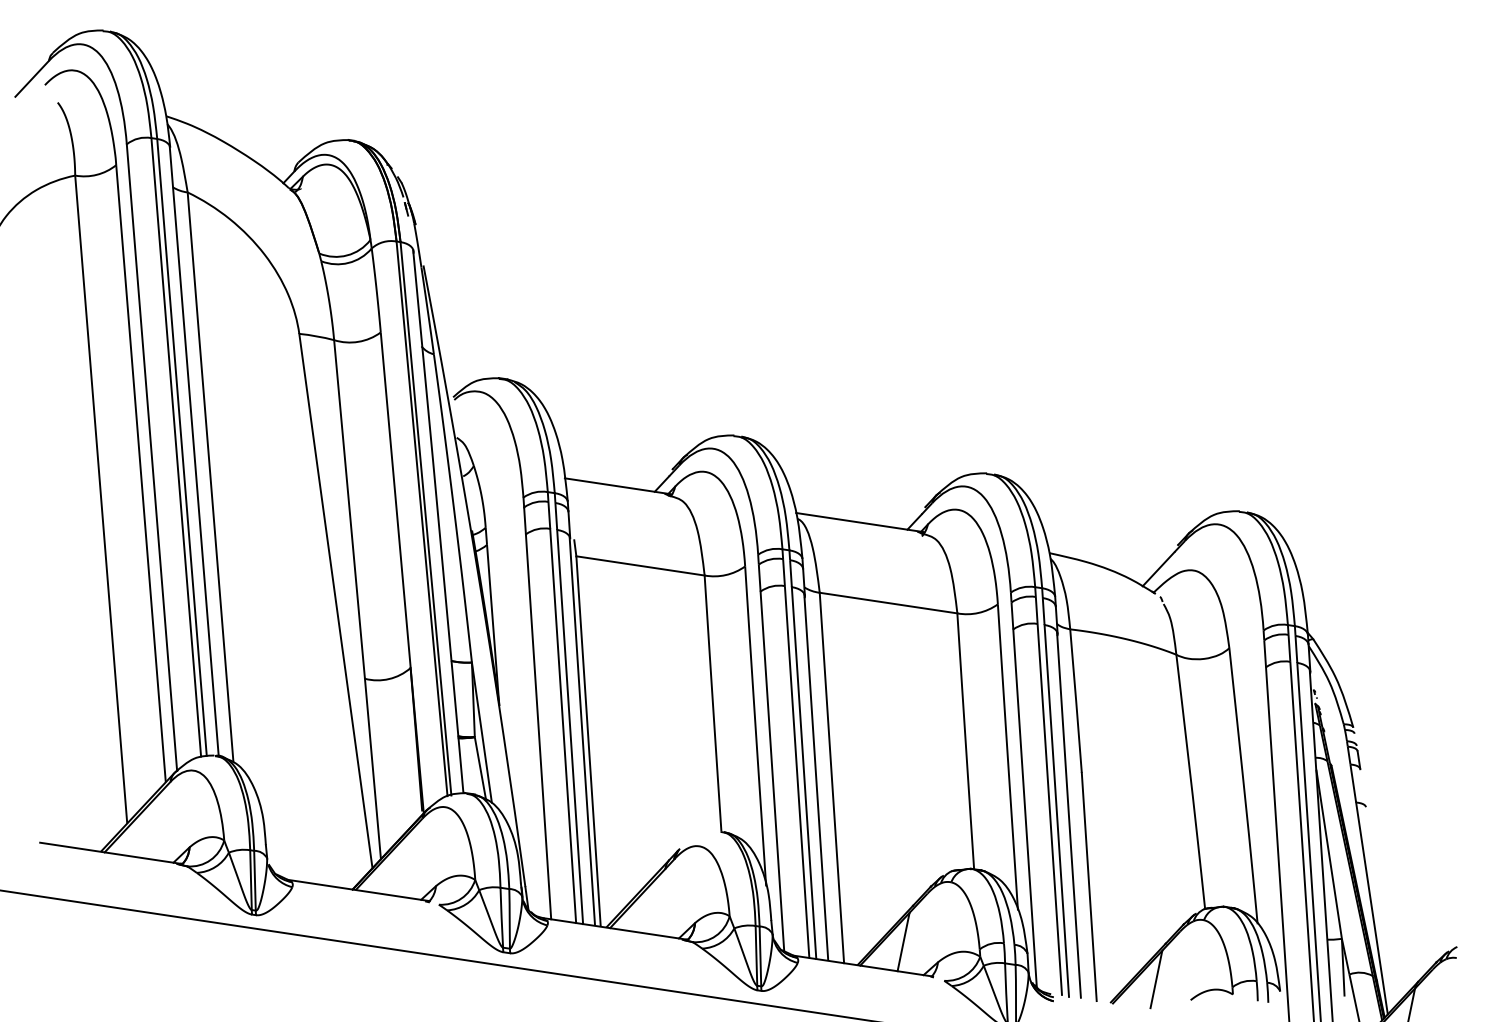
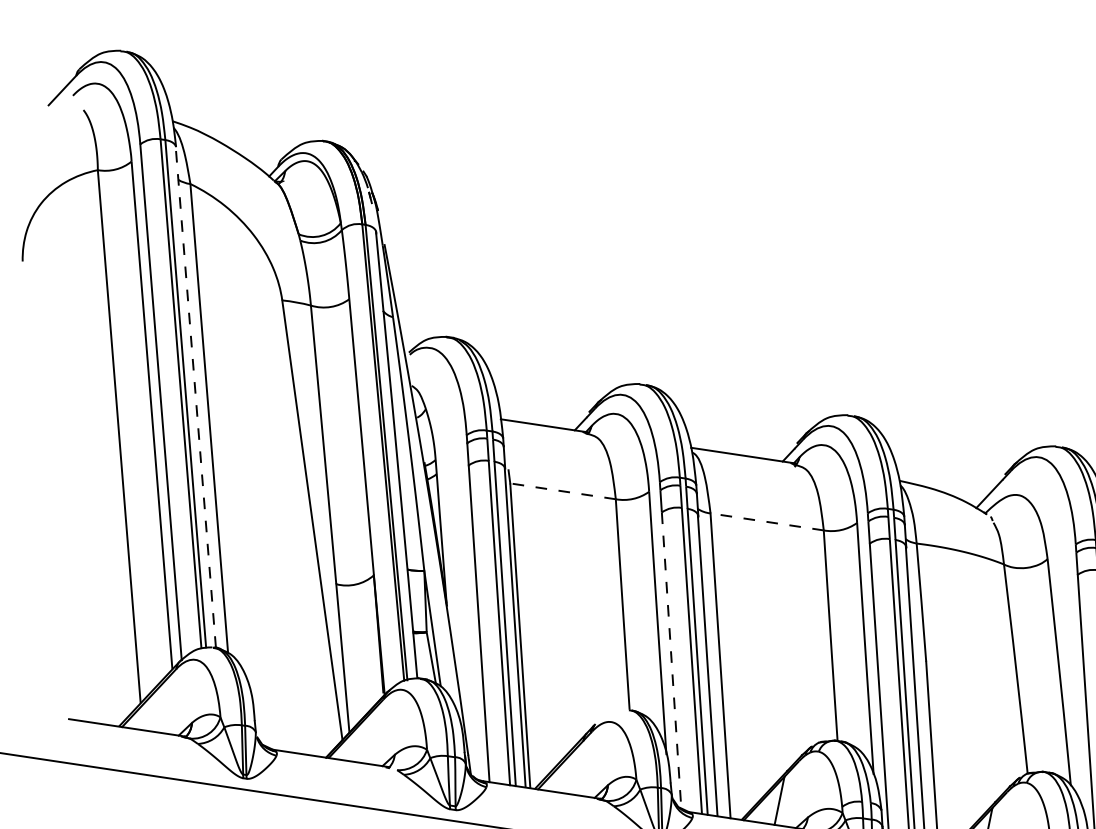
line: (194, 451) -> (196, 397), solid -> dashed
line: (640, 565) -> (563, 491), solid -> dashed
line: (888, 603) -> (767, 522), solid -> dashed
line: (772, 772) -> (671, 661), solid -> dashed

